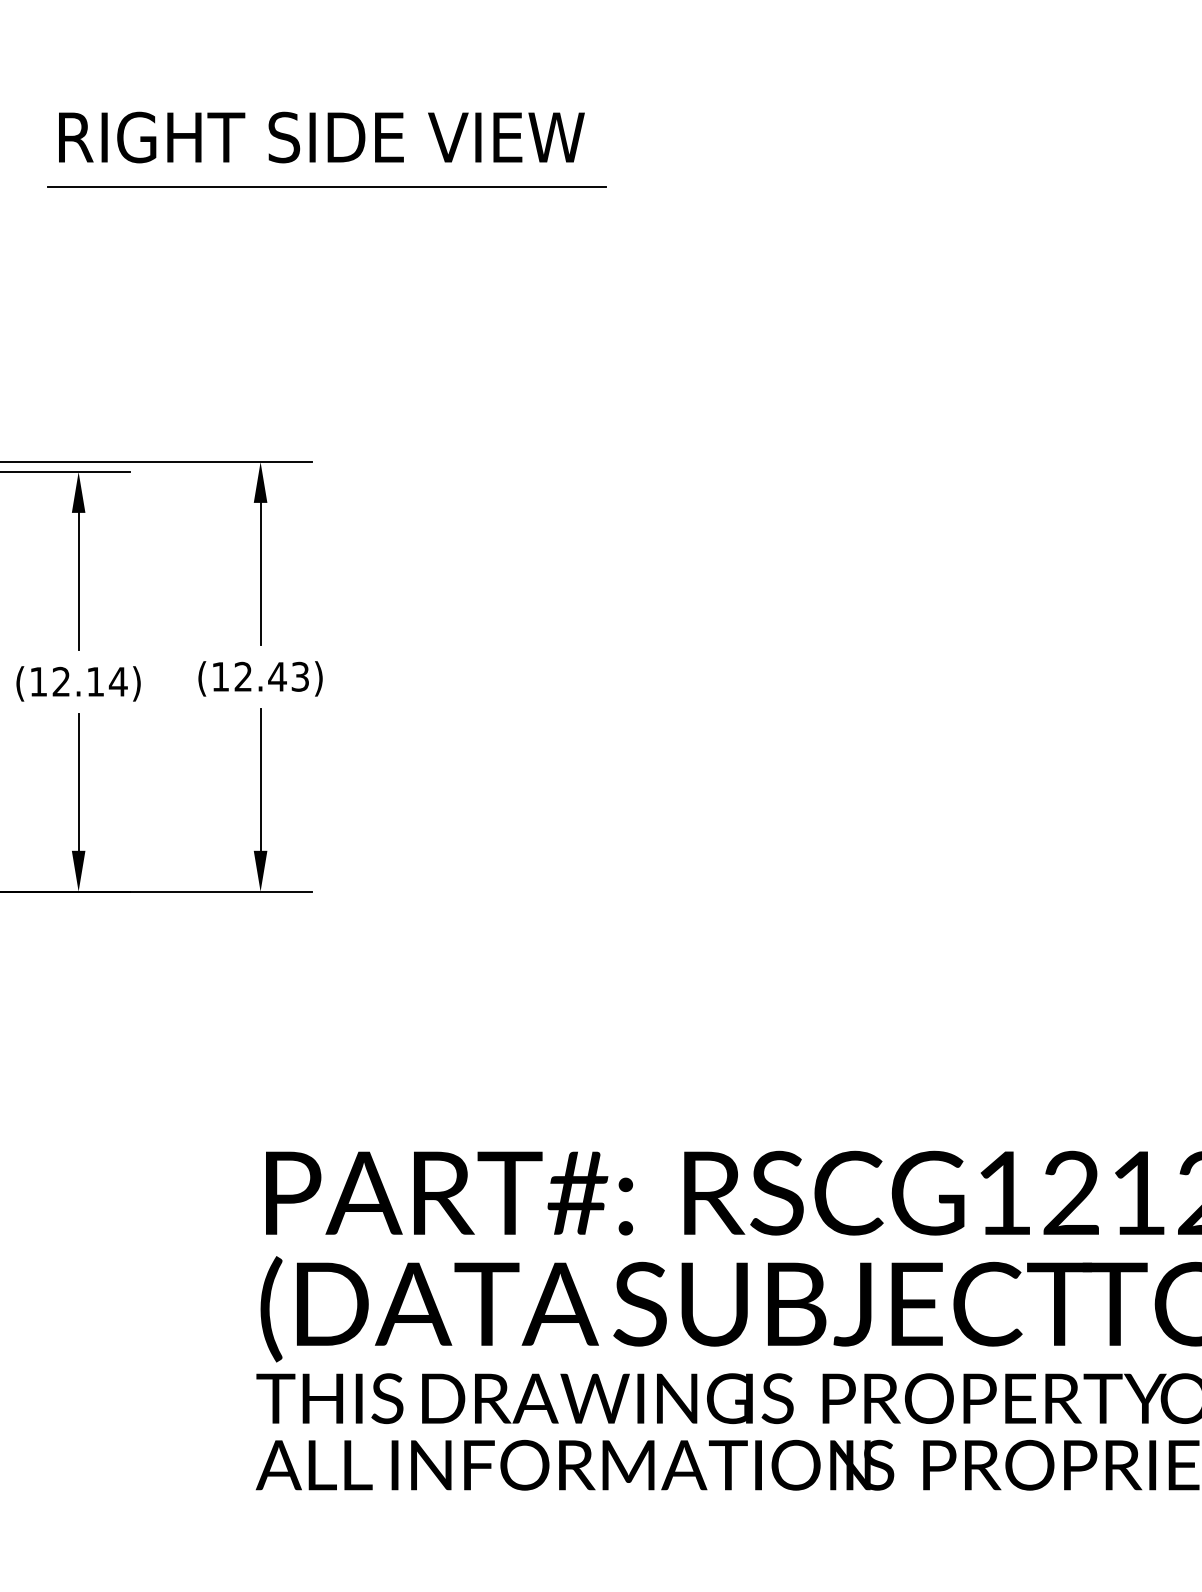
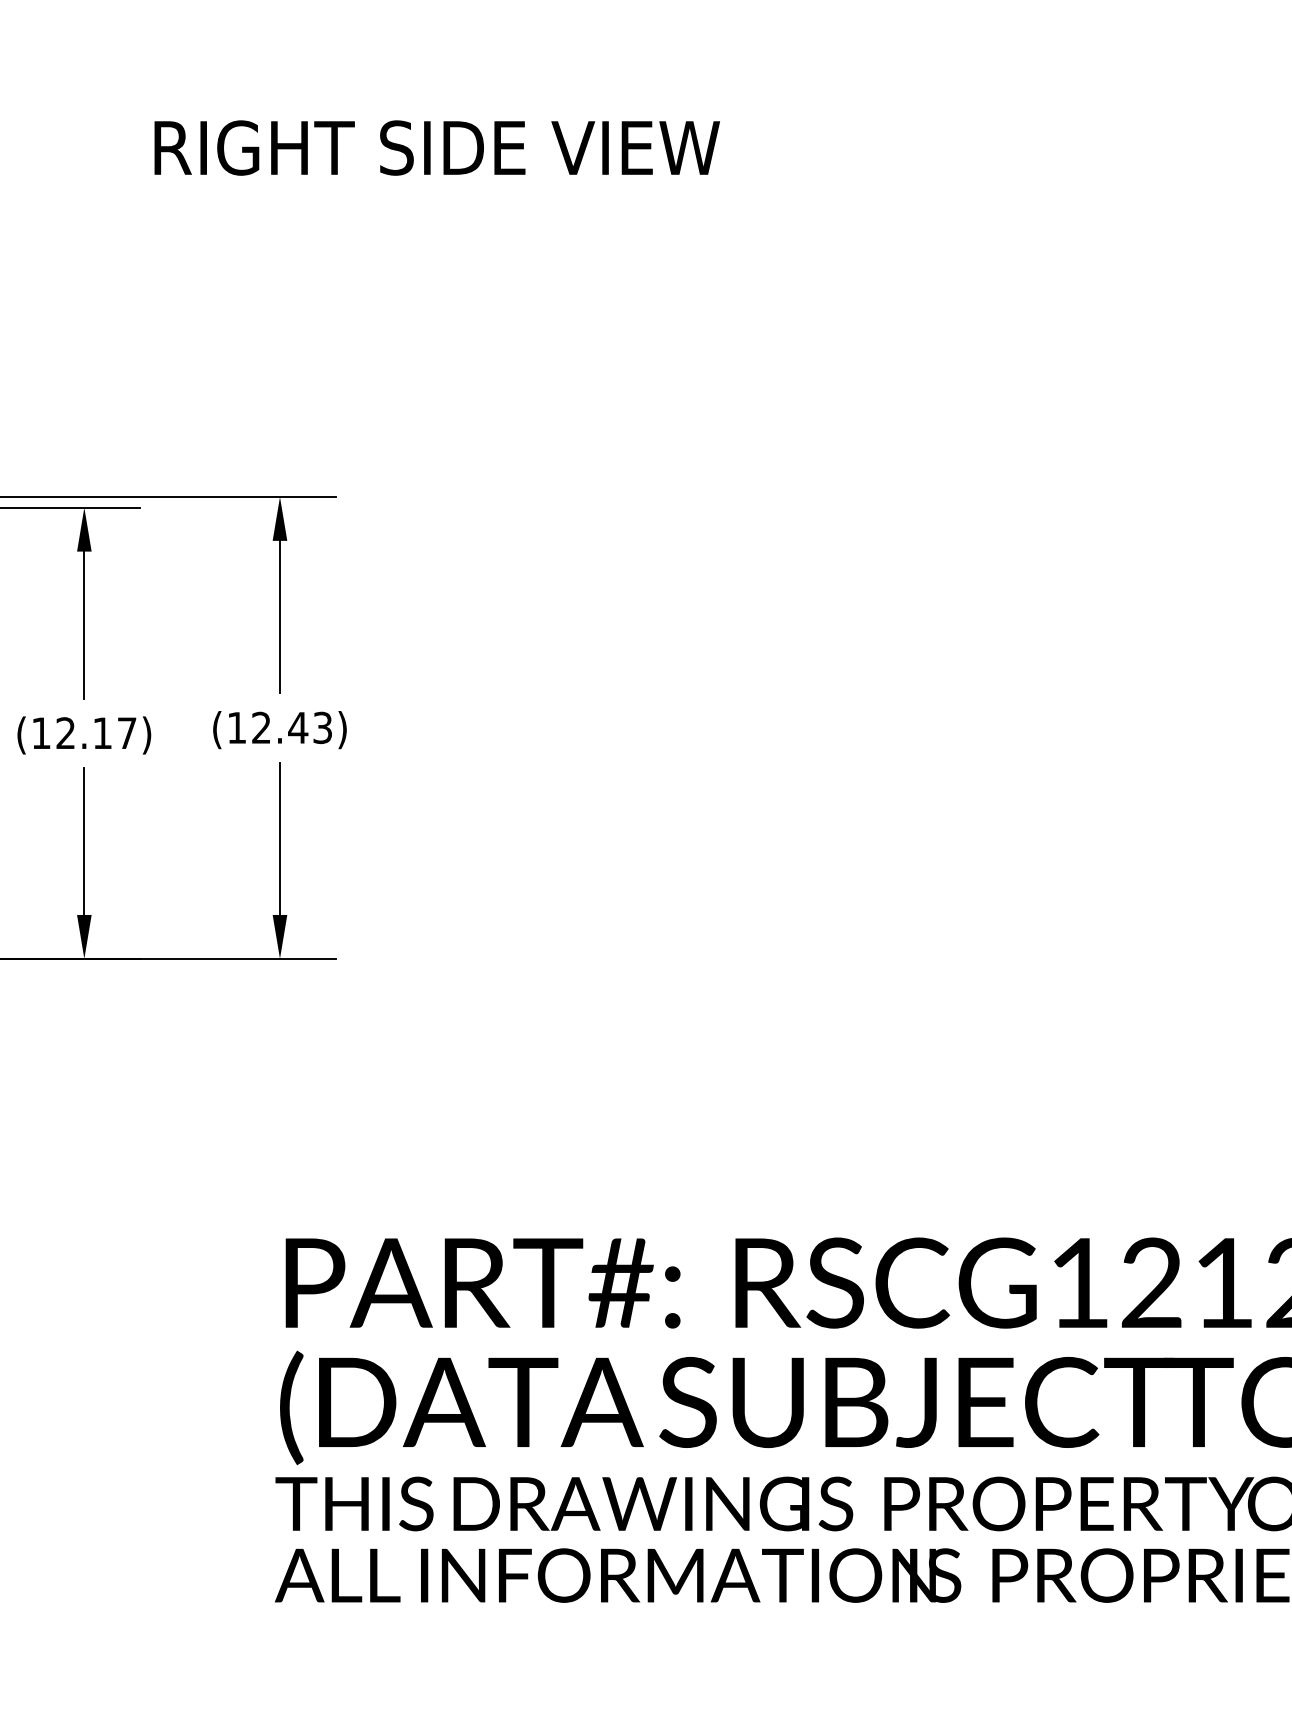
text: (321, 137) -> (436, 147), moved
line: (326, 186) -> (350, 200), removed
text: (117, 681) -> (126, 732), (12.14) -> (12.17)

